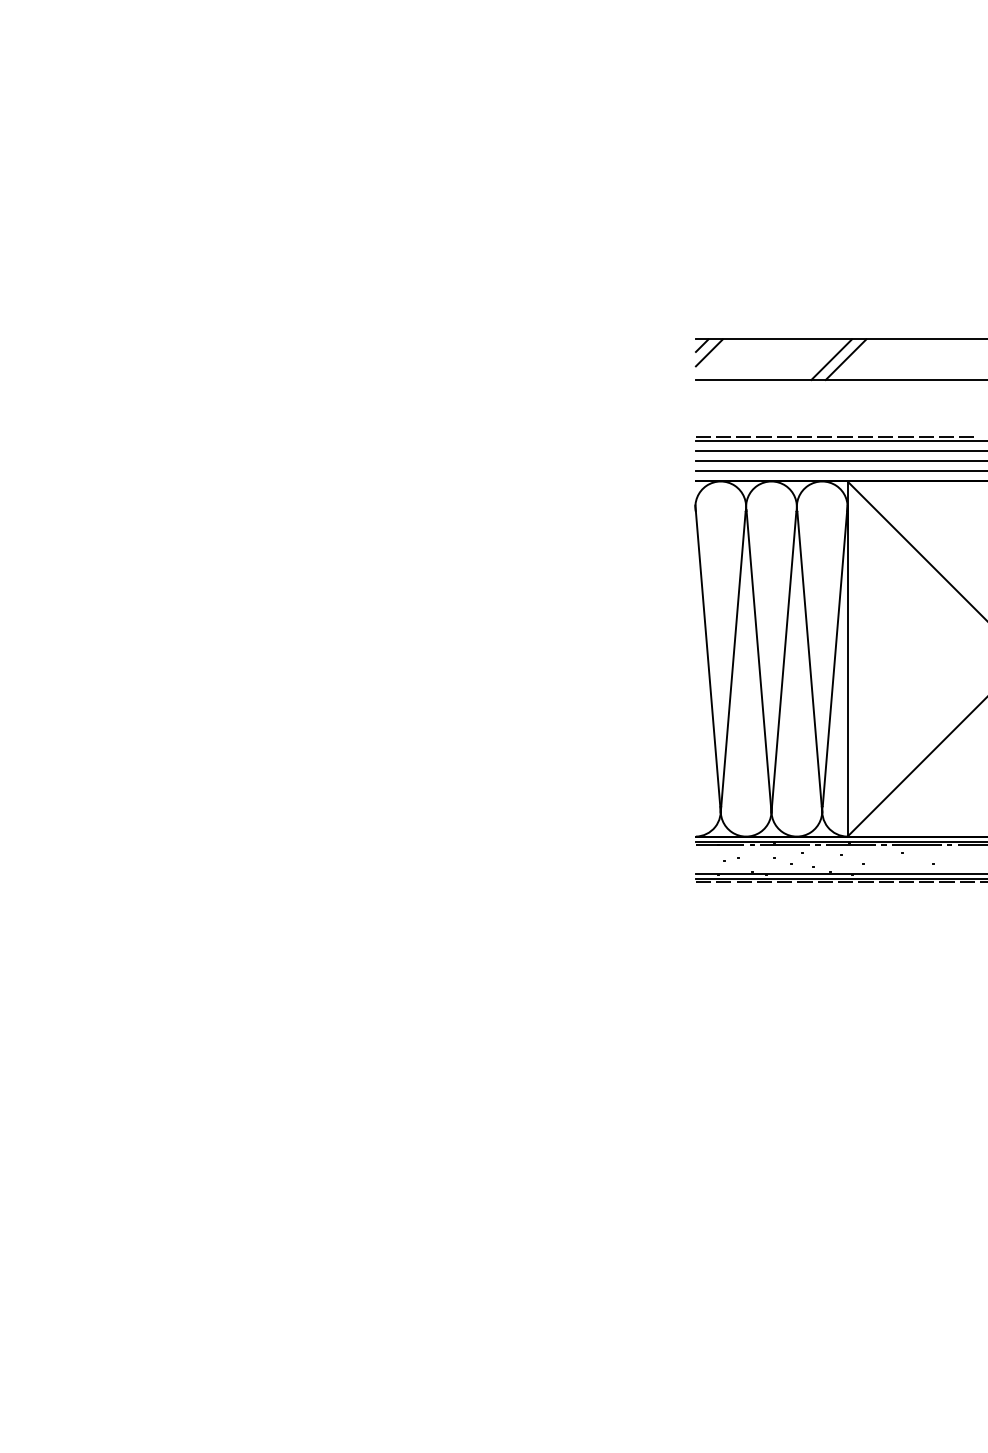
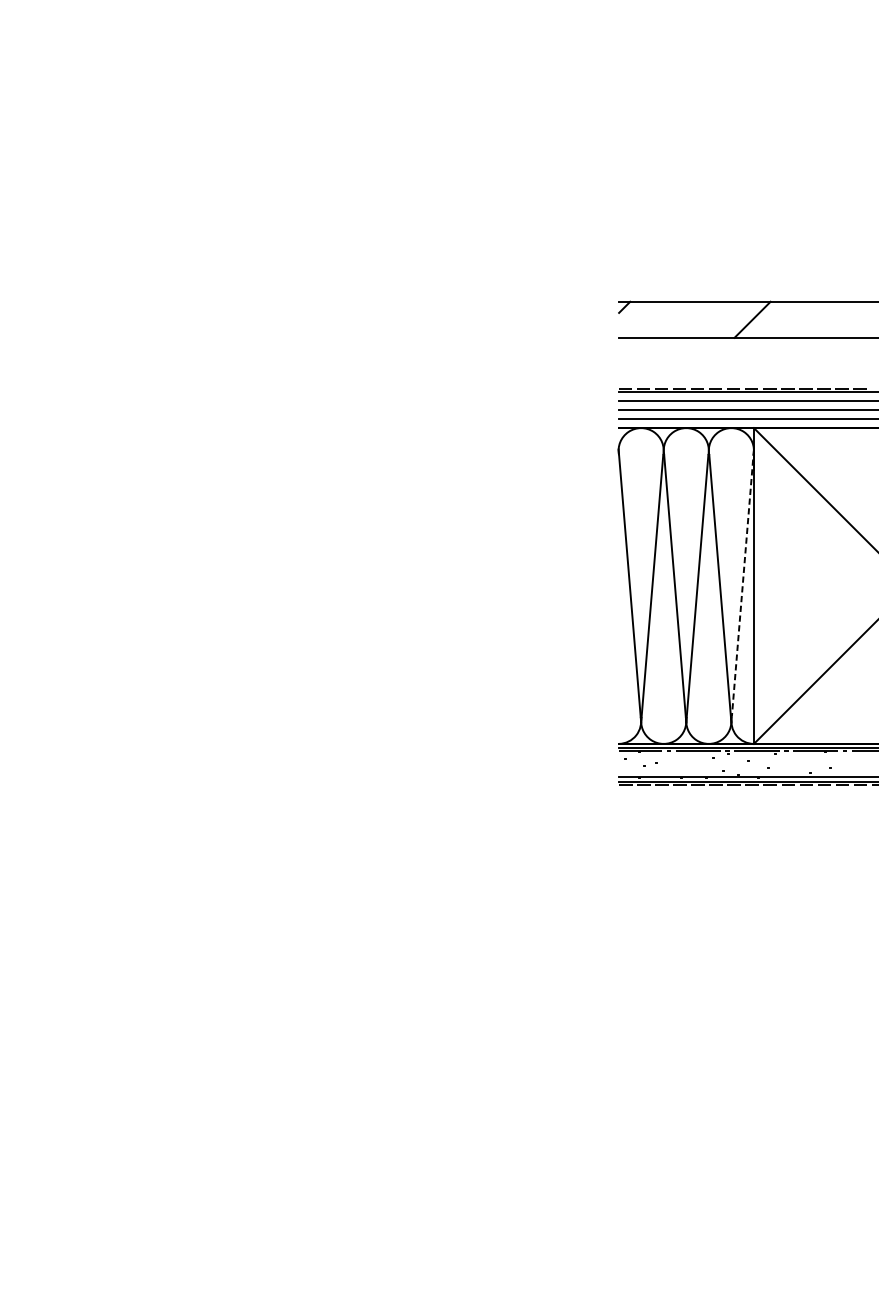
line: (708, 352) -> (630, 313), removed
line: (831, 359) -> (739, 319), removed
line: (835, 655) -> (743, 582), solid -> dashed

